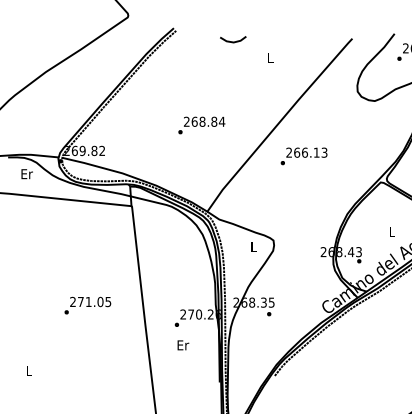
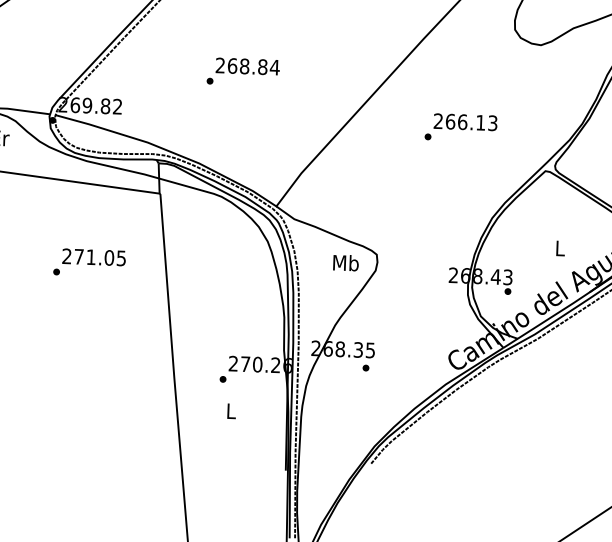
text: (201, 125) -> (242, 72), moved
text: (303, 156) -> (460, 127), moved
text: (253, 246) -> (345, 262), L -> Mb
text: (87, 305) -> (89, 262), moved
text: (183, 345) -> (231, 411), Er -> L

